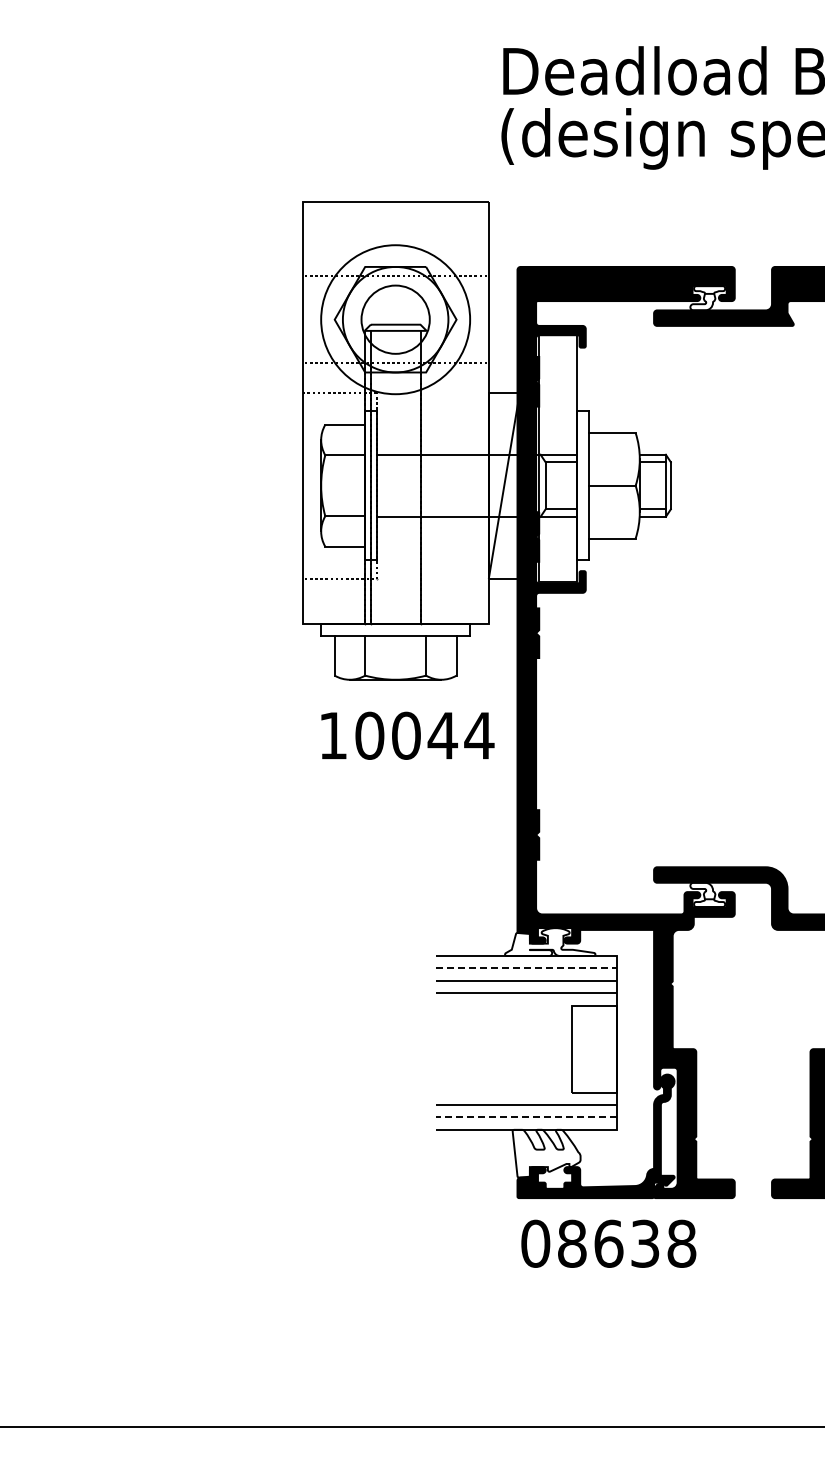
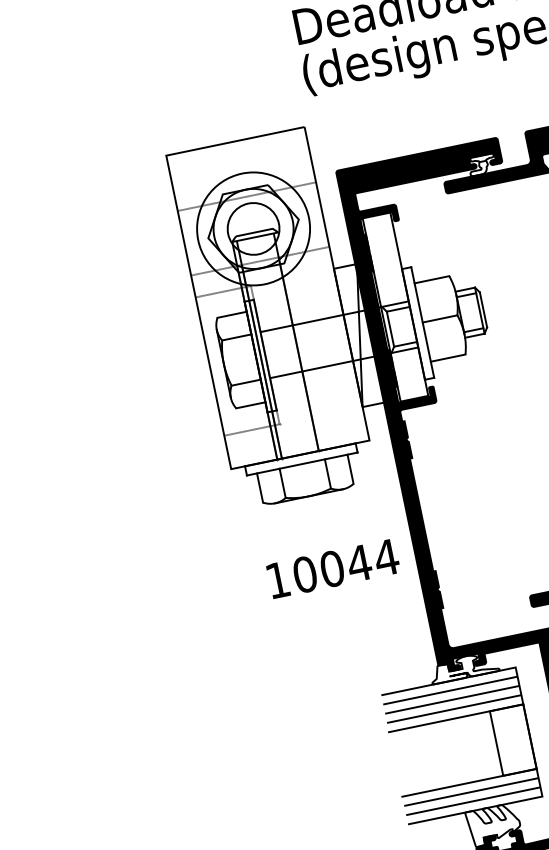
text: (407, 735) -> (333, 568), moved
line: (526, 968) -> (450, 690), dashed -> solid
line: (525, 1005) -> (455, 718), added
line: (525, 1092) -> (468, 782), added
line: (525, 1117) -> (472, 801), dashed -> solid

